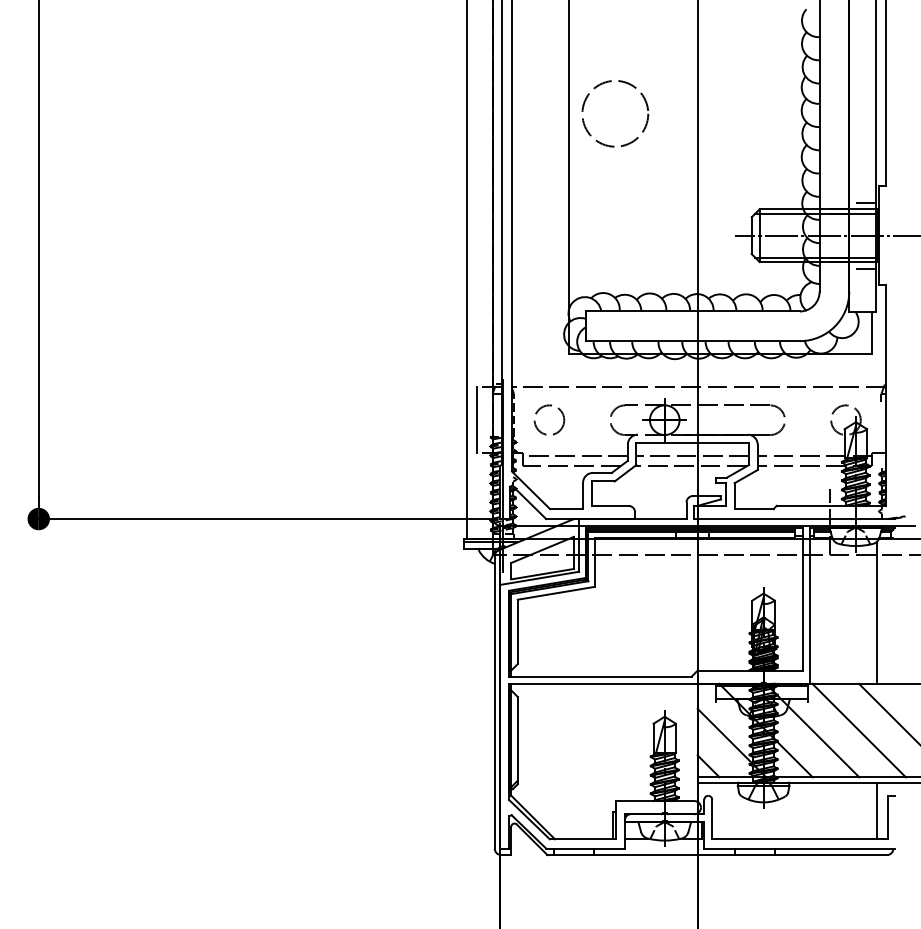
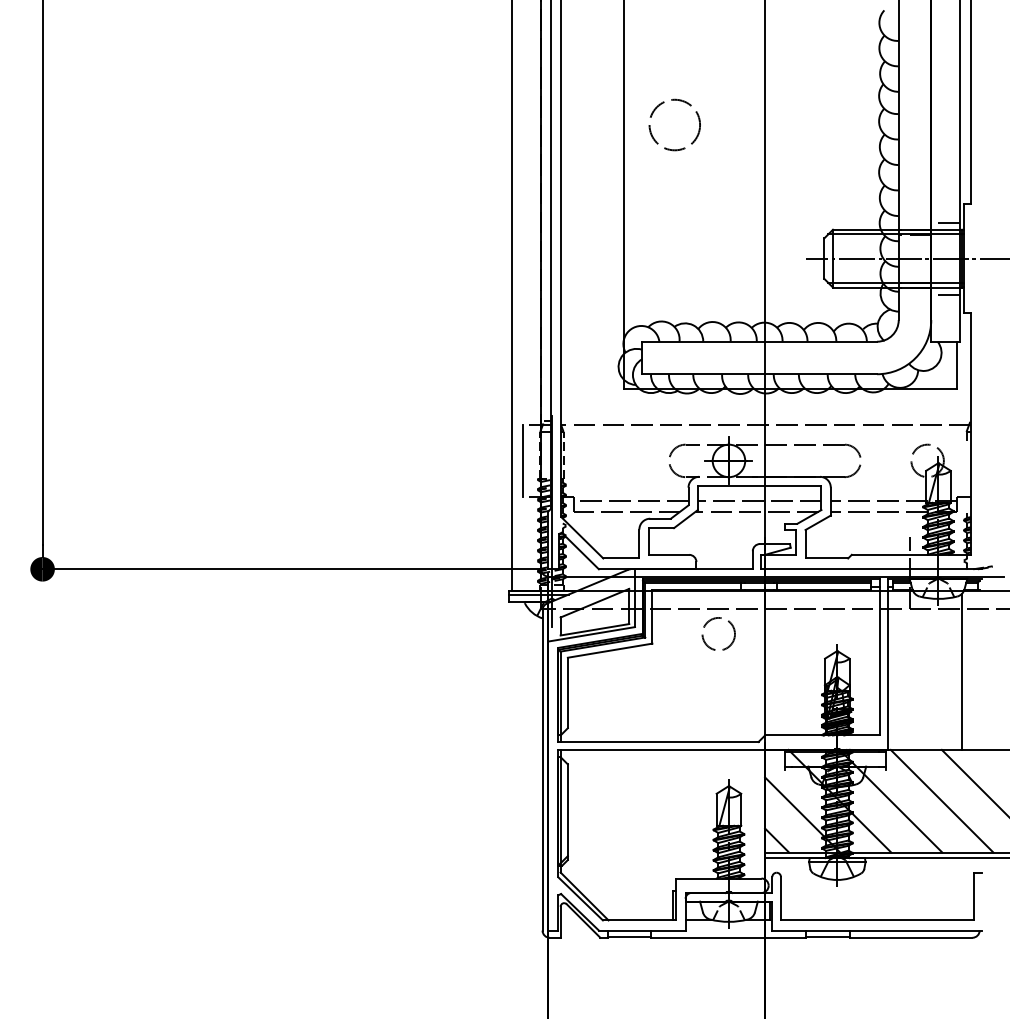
circle: (615, 113) -> (674, 124), size x0.7
circle: (549, 419) -> (718, 633), moved
line: (876, 810) -> (961, 888), removed

